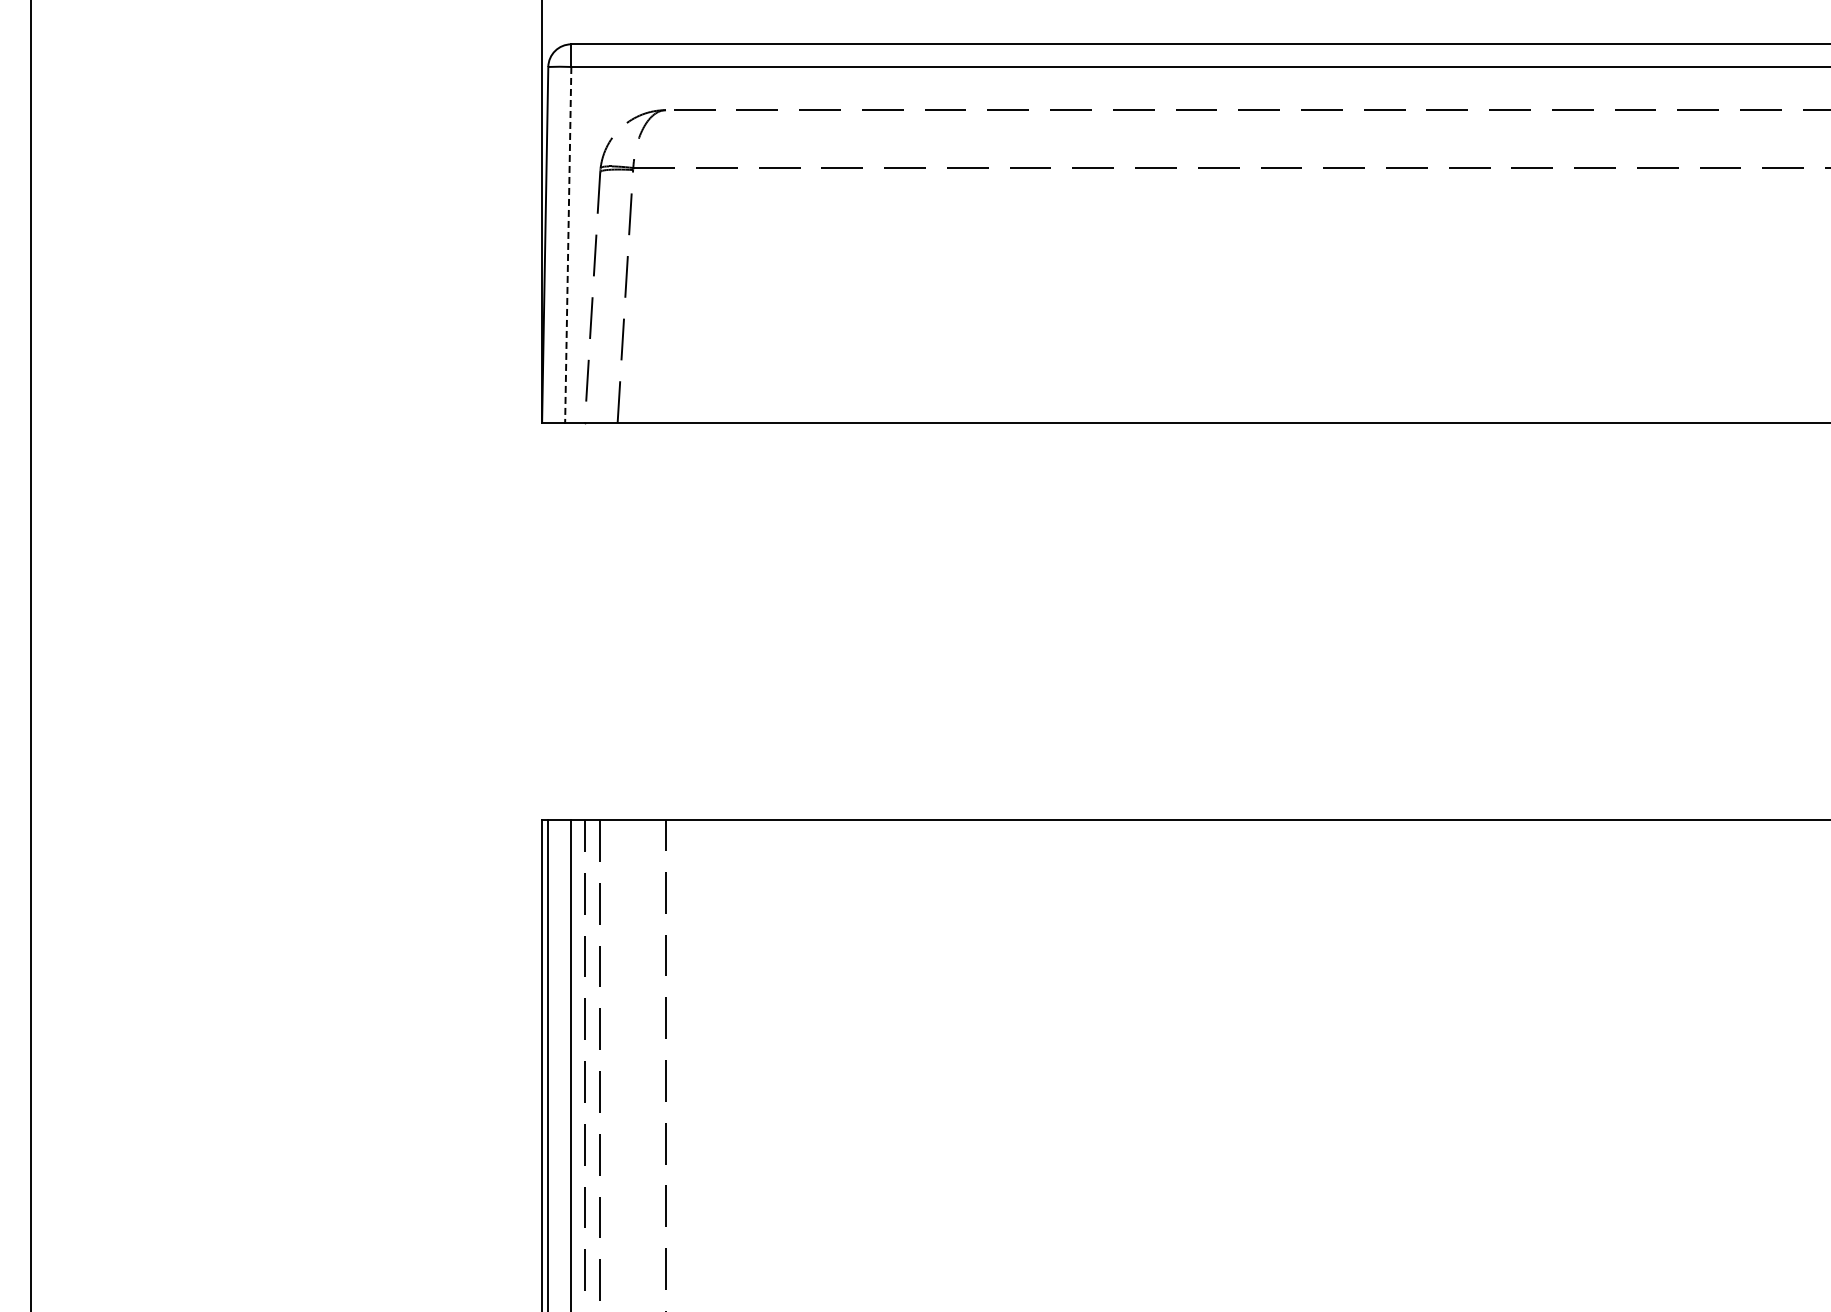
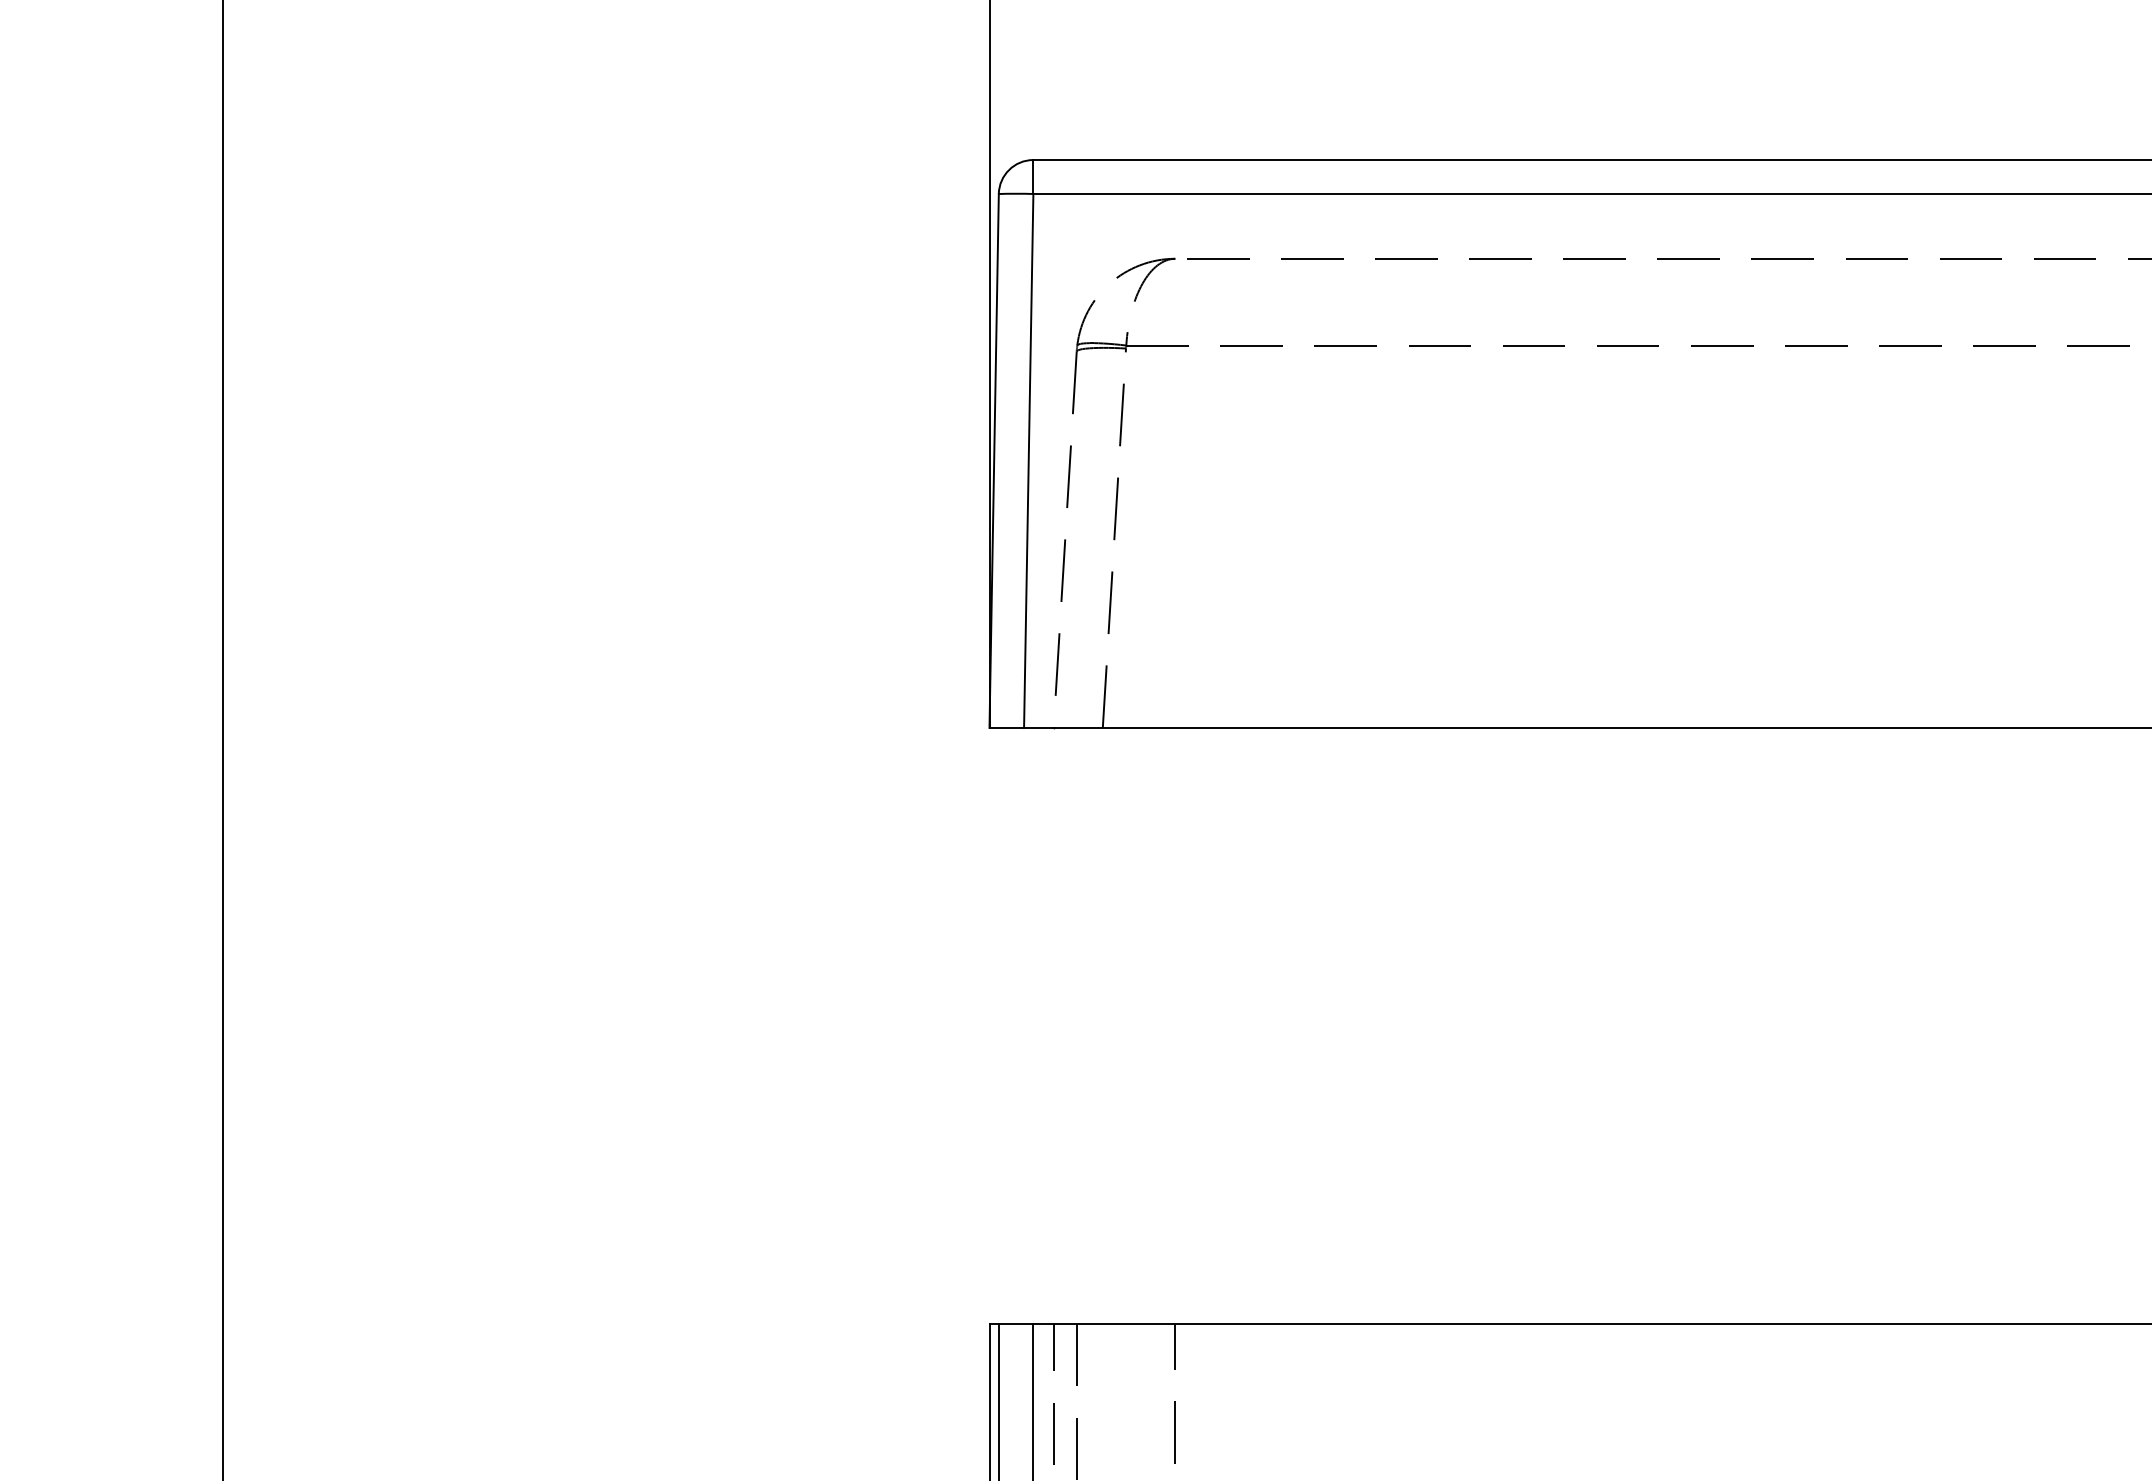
line: (568, 245) -> (1029, 461), dashed -> solid

